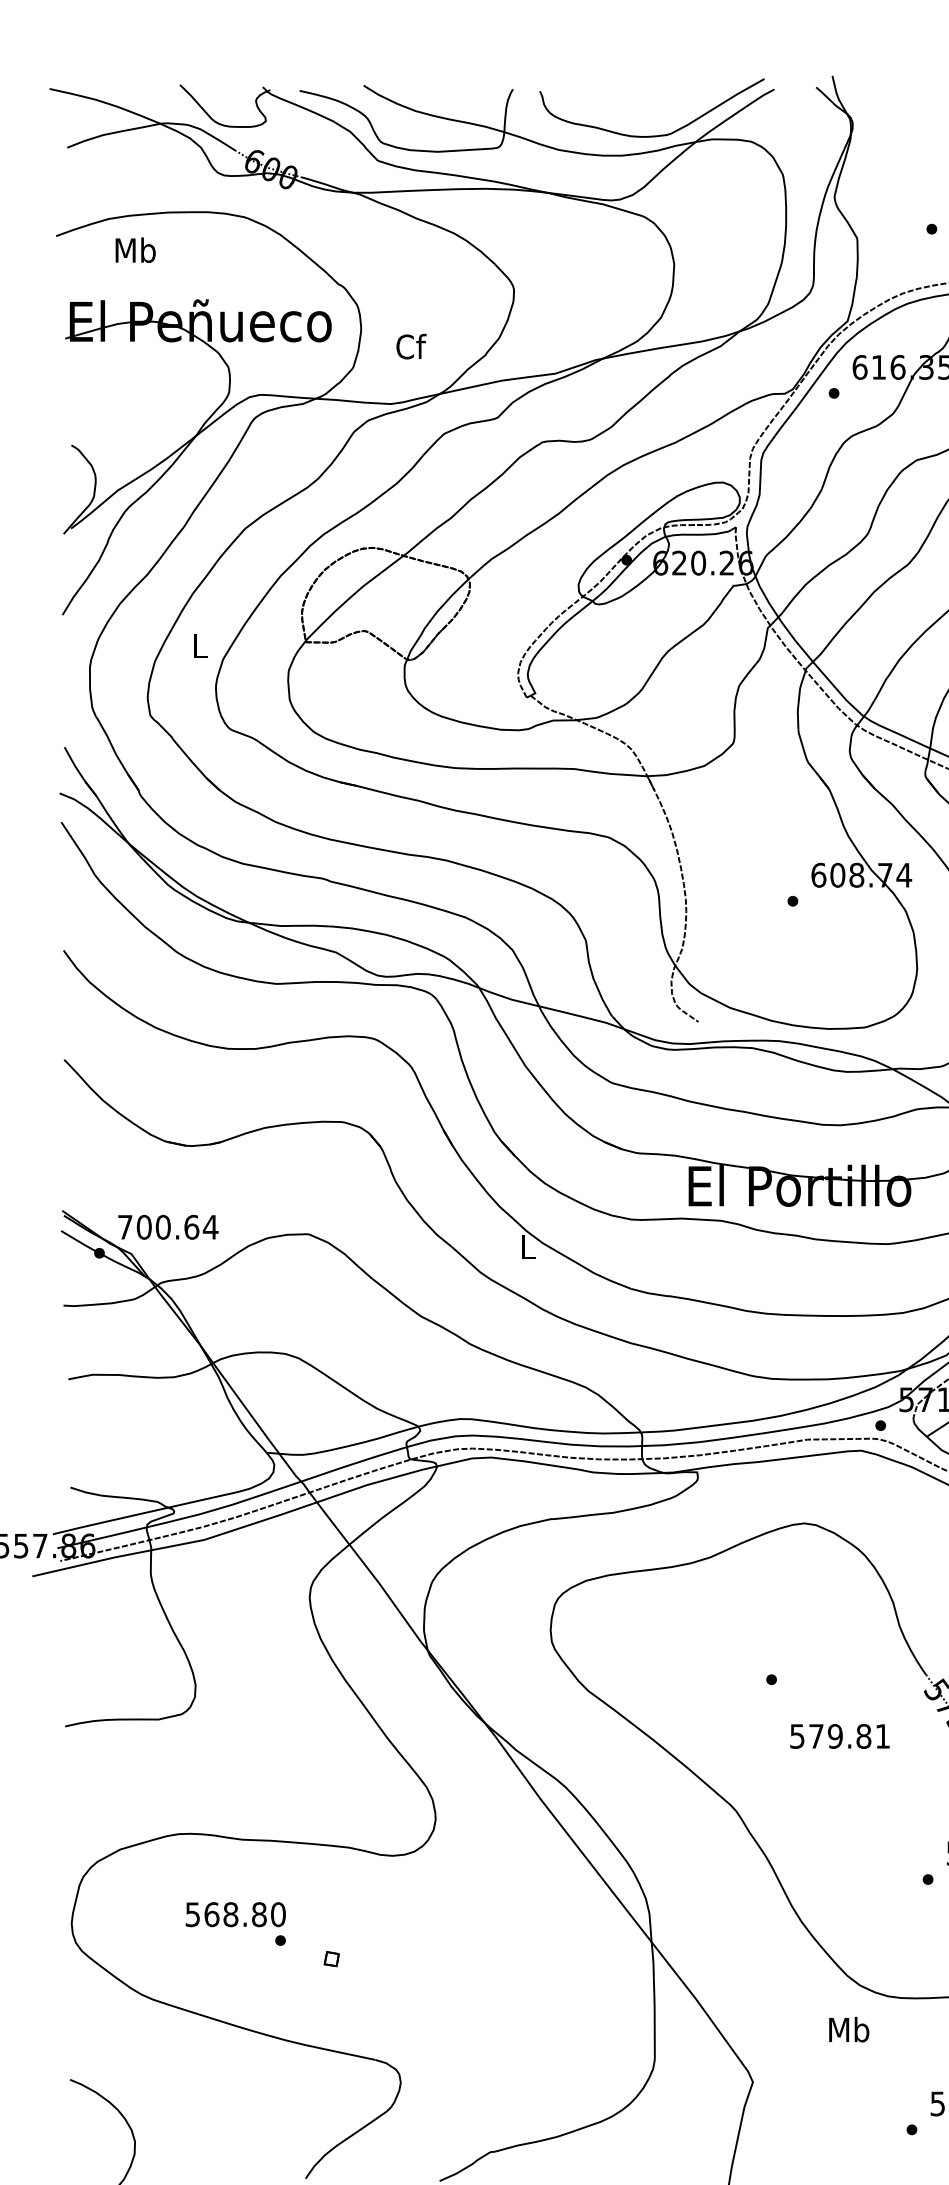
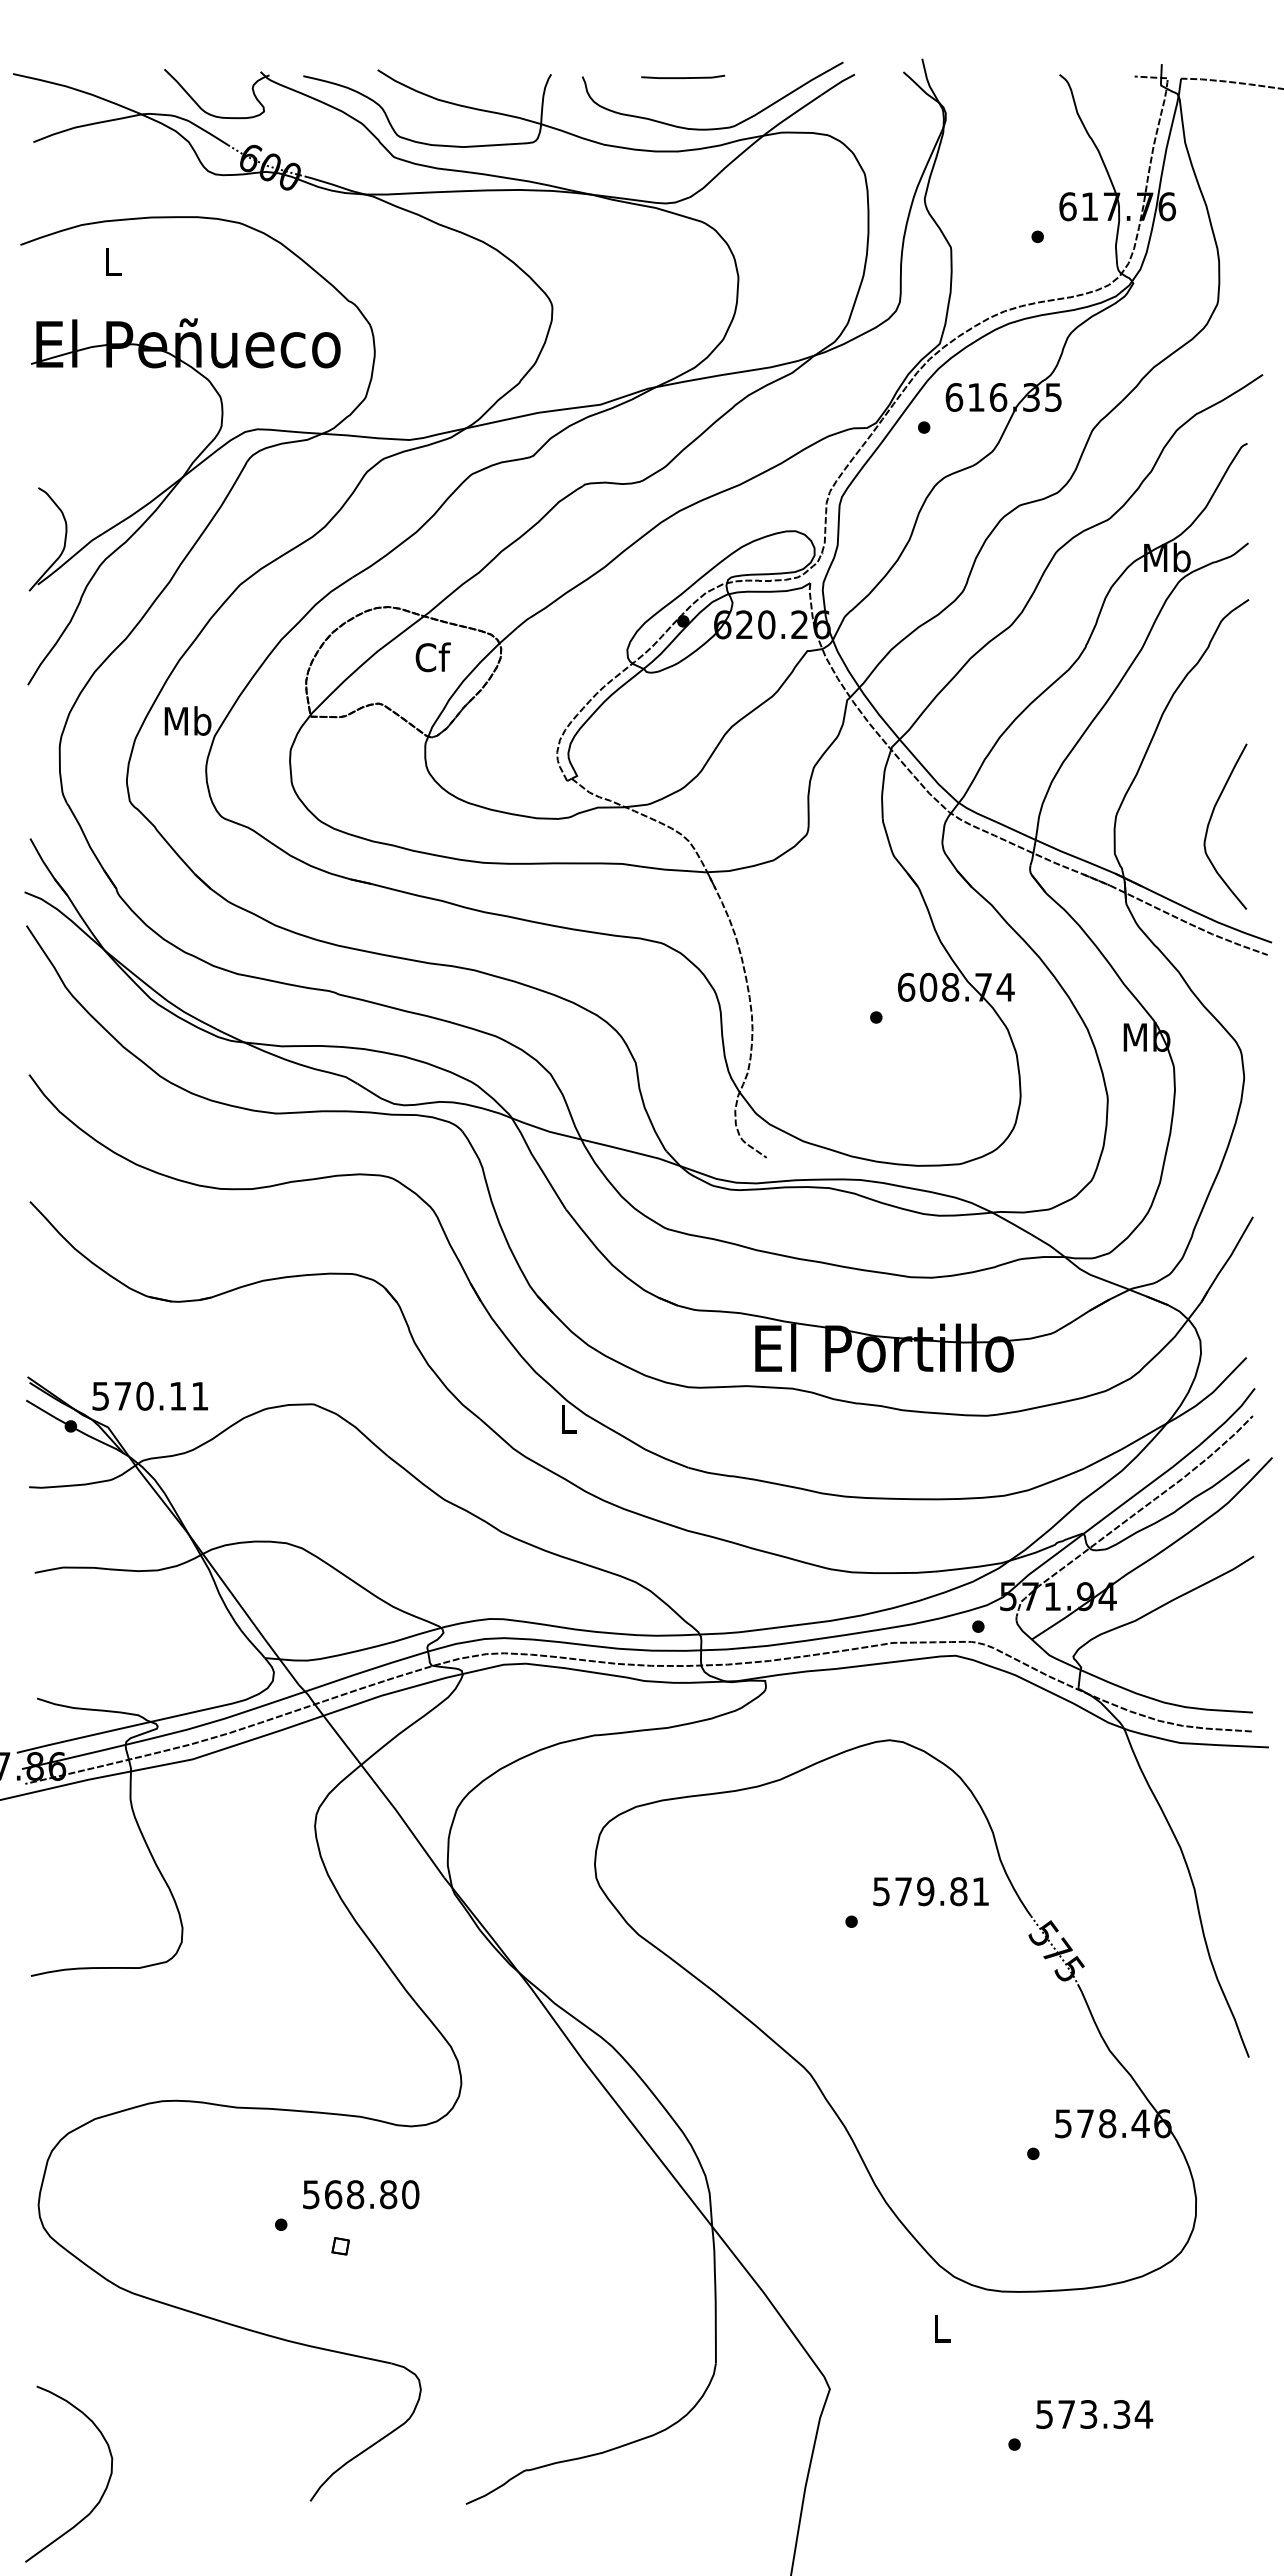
line: (626, 91) -> (683, 77), added
text: (135, 250) -> (112, 261), Mb -> L
text: (410, 346) -> (432, 657), moved
text: (199, 645) -> (187, 720), L -> Mb
text: (168, 1226) -> (150, 1395), 700.64 -> 570.11
text: (839, 1736) -> (930, 1891), moved
text: (236, 1914) -> (361, 2194), moved
text: (849, 2029) -> (941, 2328), Mb -> L

